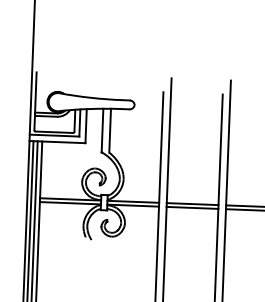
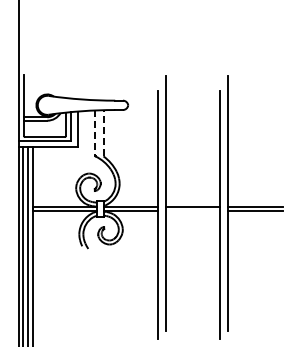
line: (102, 130) -> (95, 133), solid -> dashed
line: (110, 130) -> (103, 132), solid -> dashed
line: (191, 208) -> (192, 211), removed

